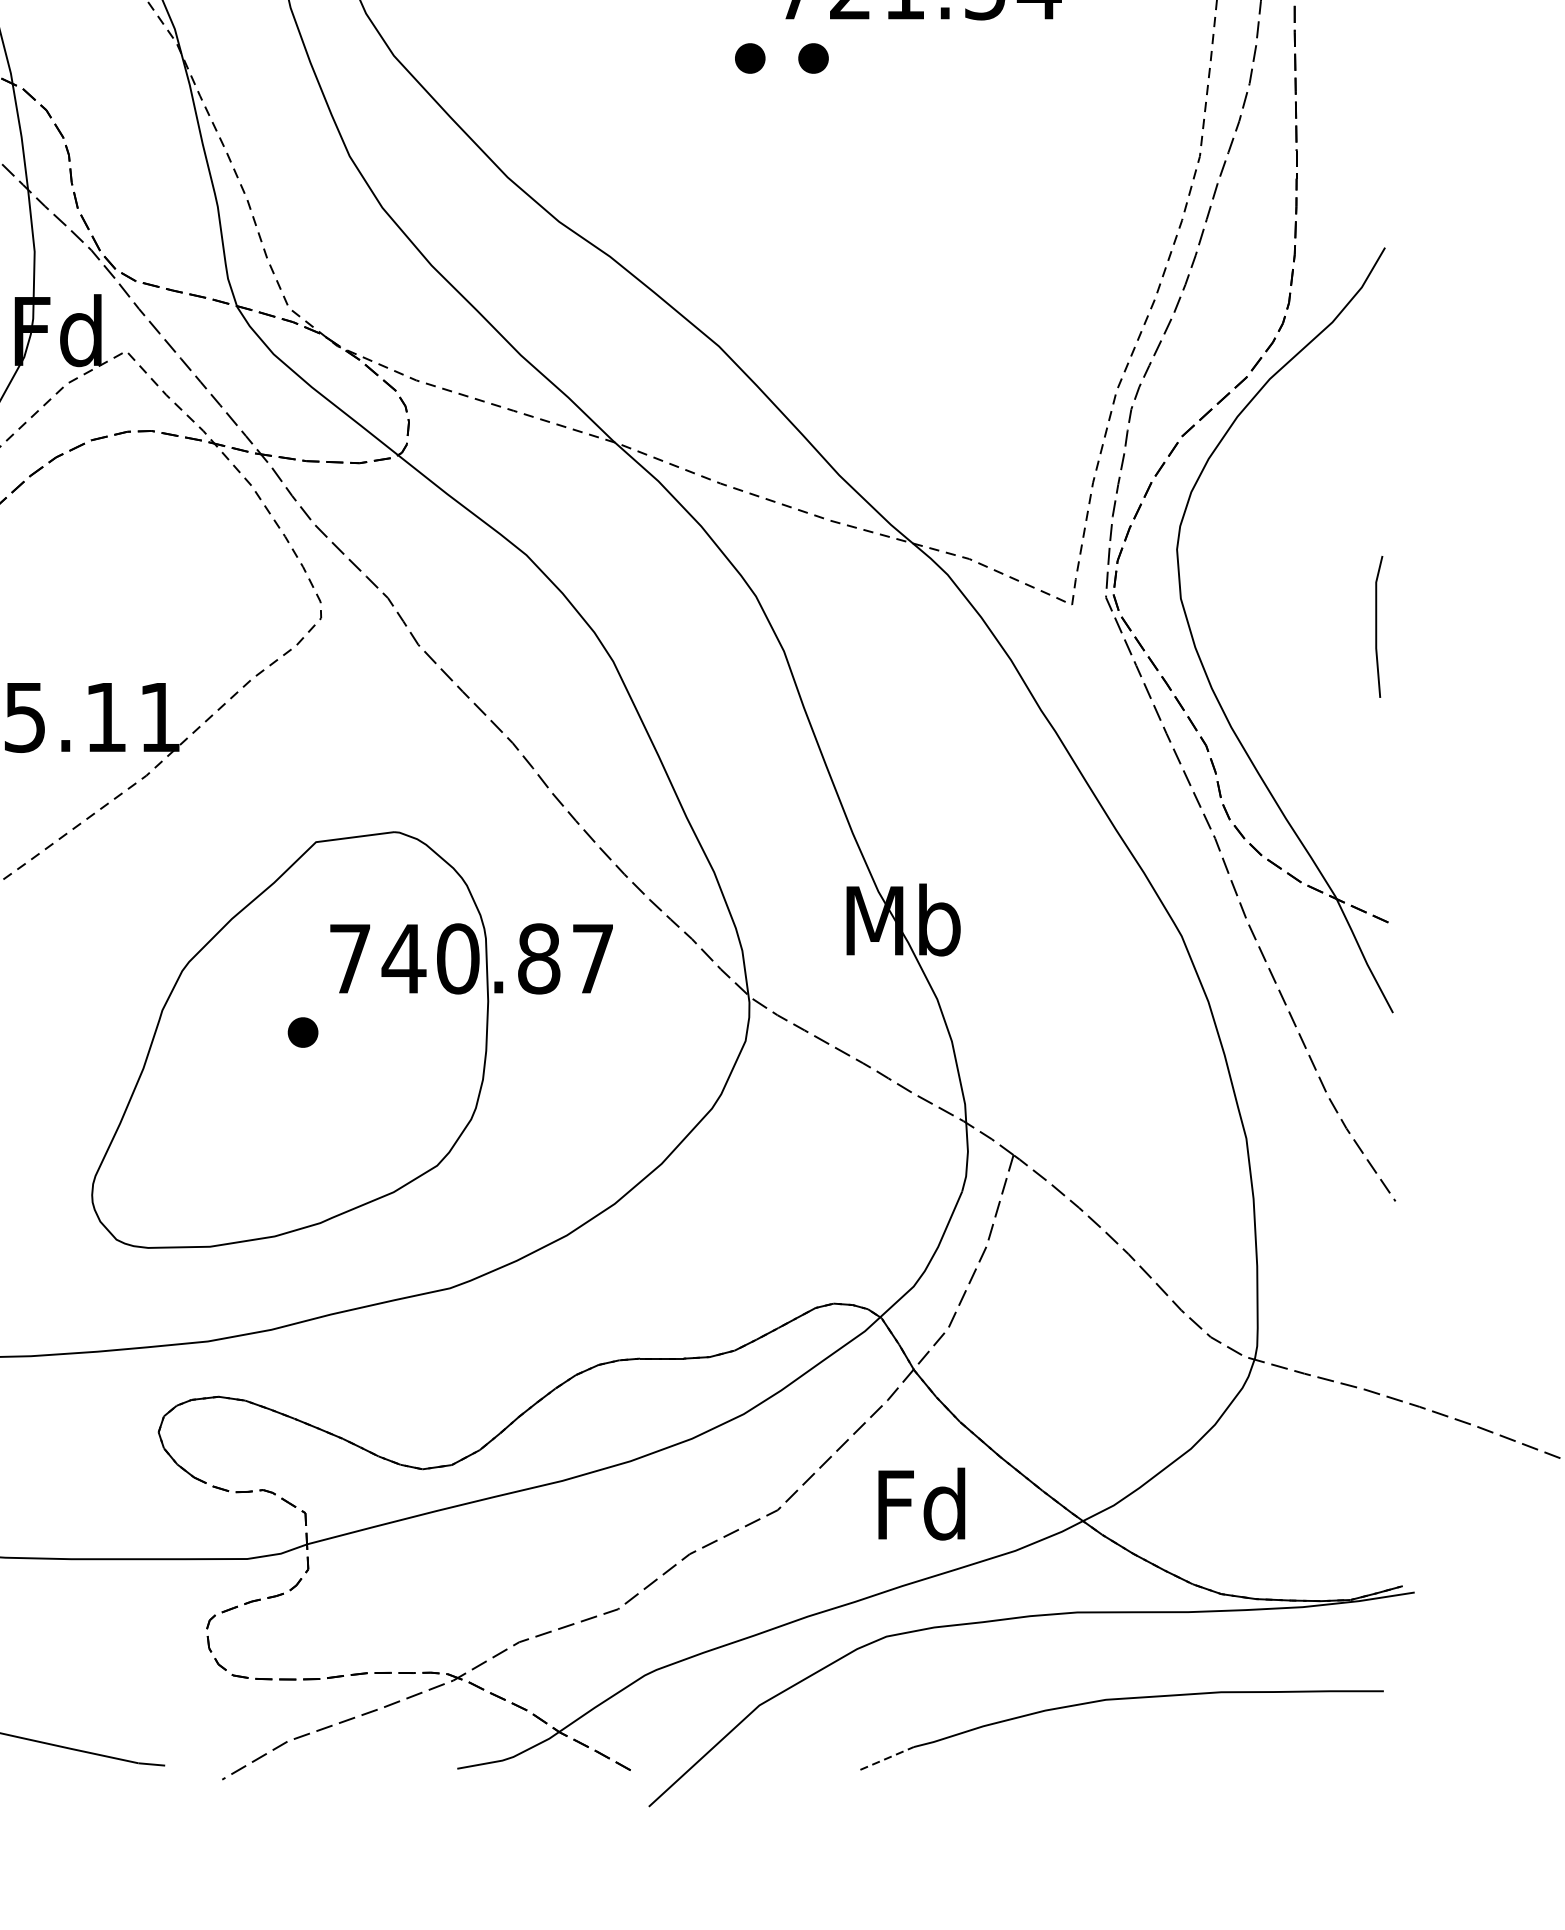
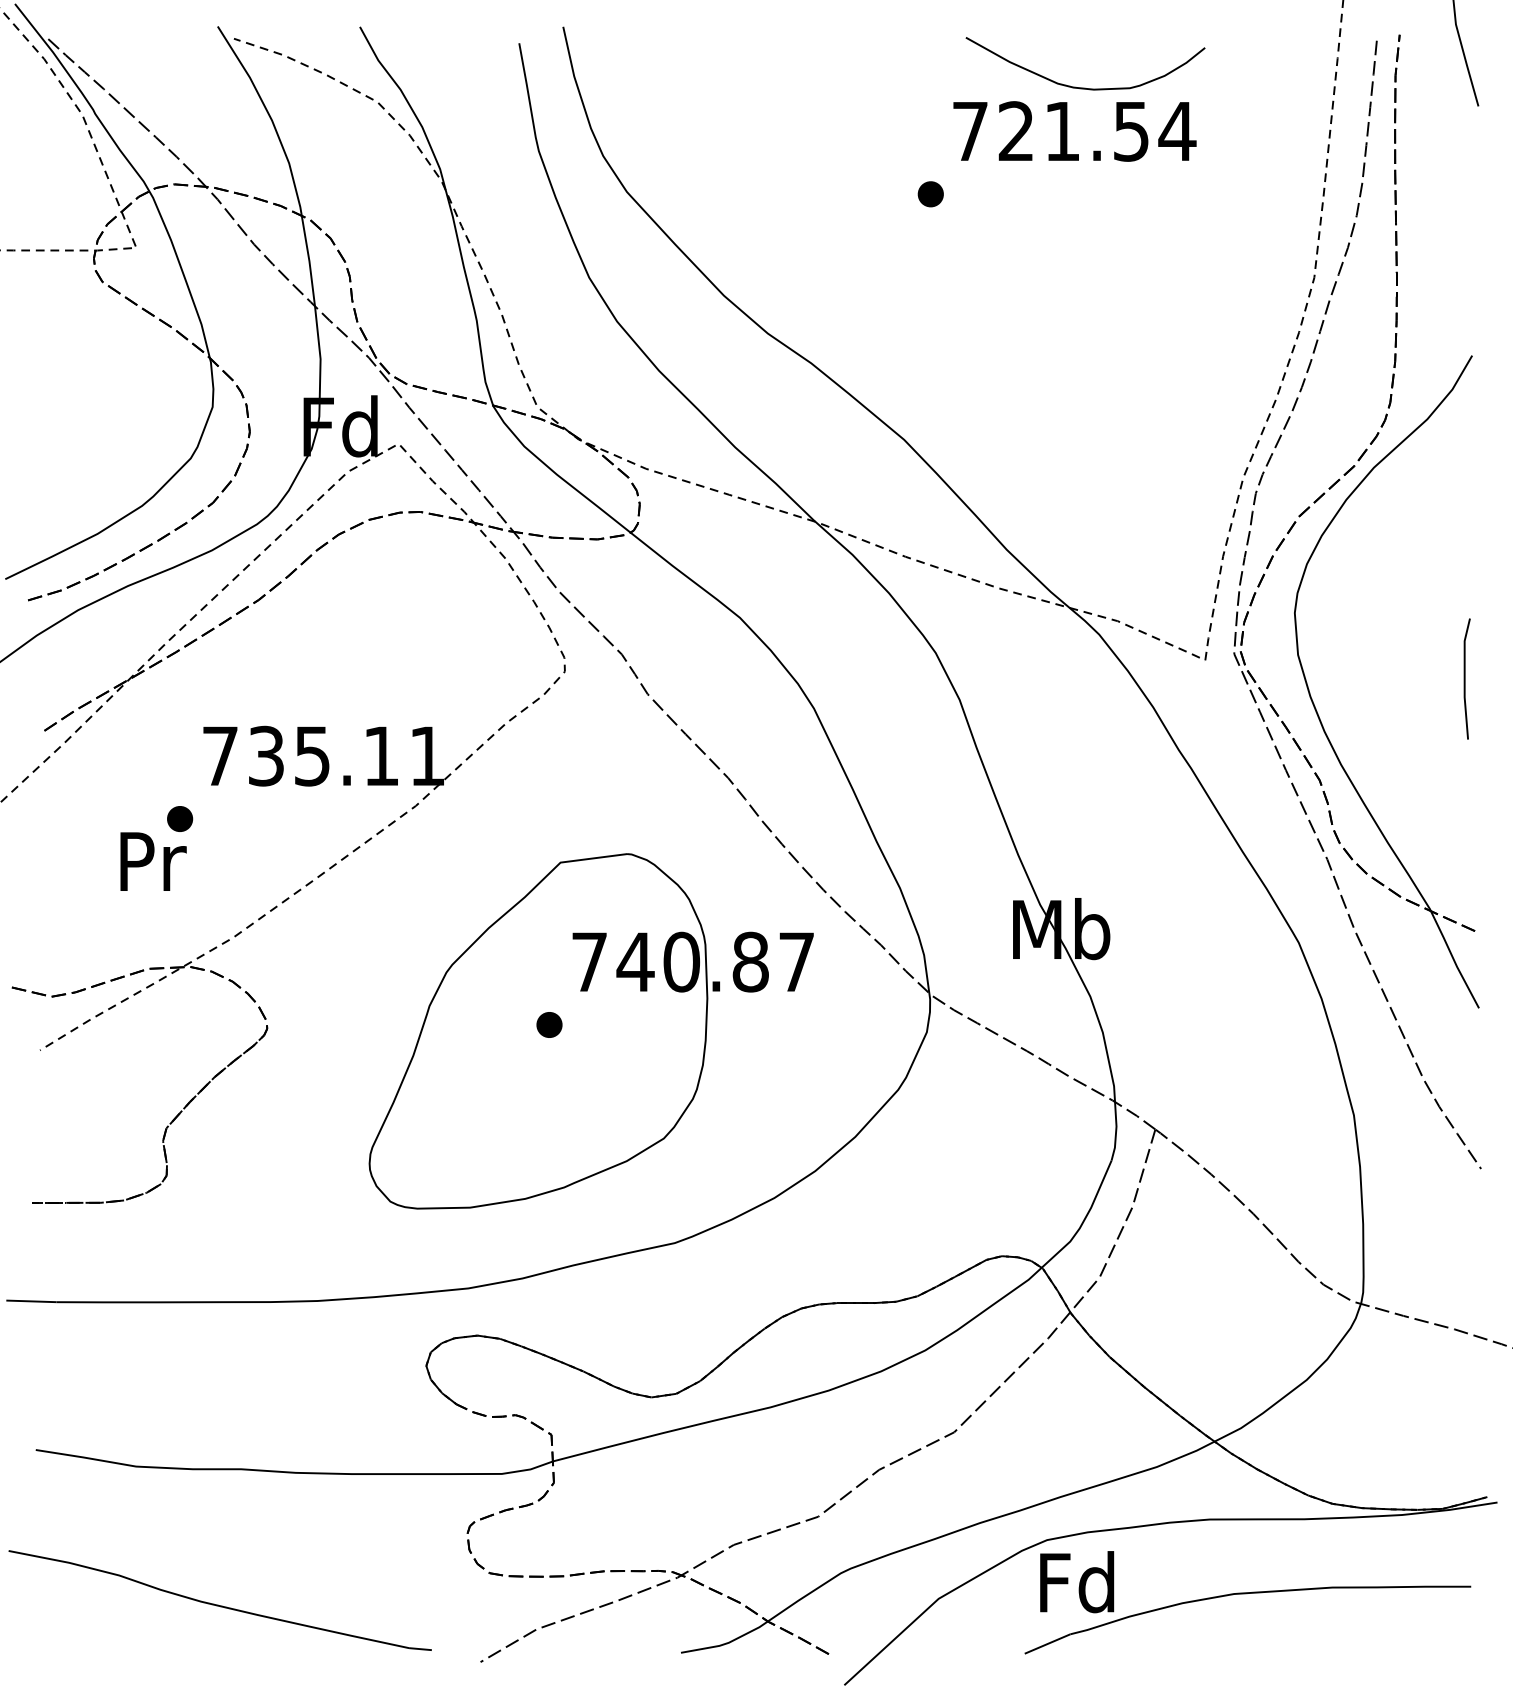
part: (813, 58) -> (984, 194), removed
text: (922, 1504) -> (1077, 1582), moved
line: (887, 1759) -> (1047, 1644), dashed -> solid

